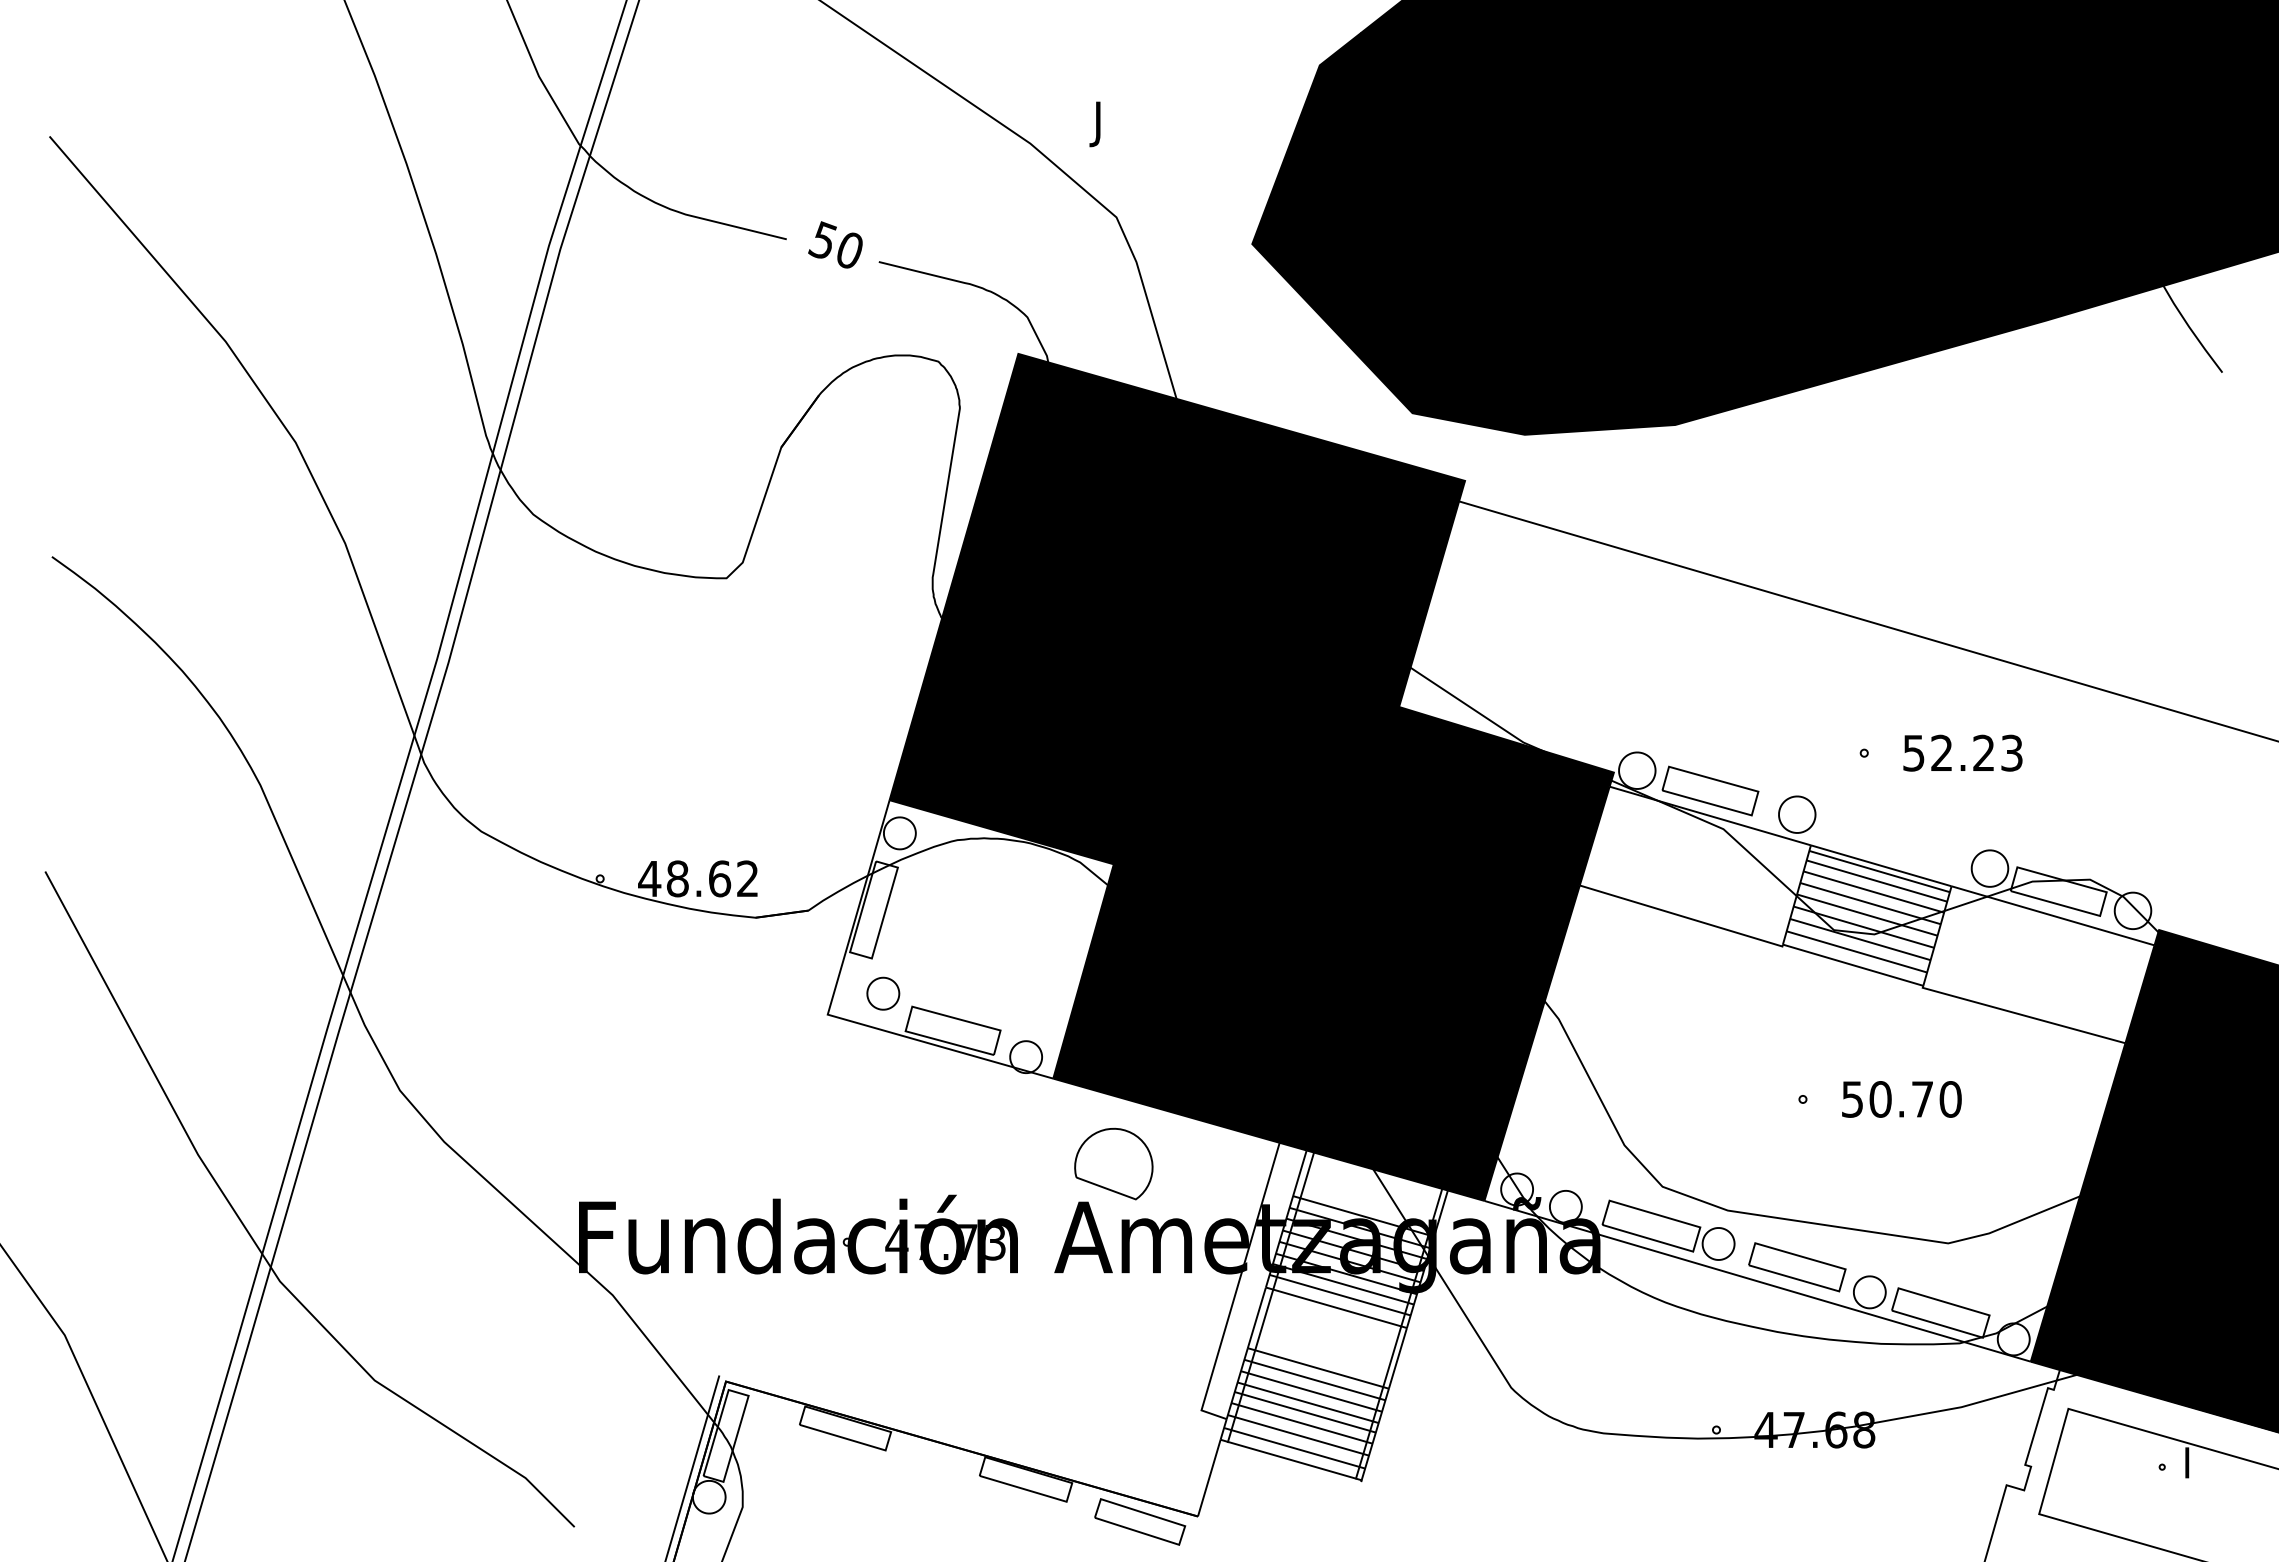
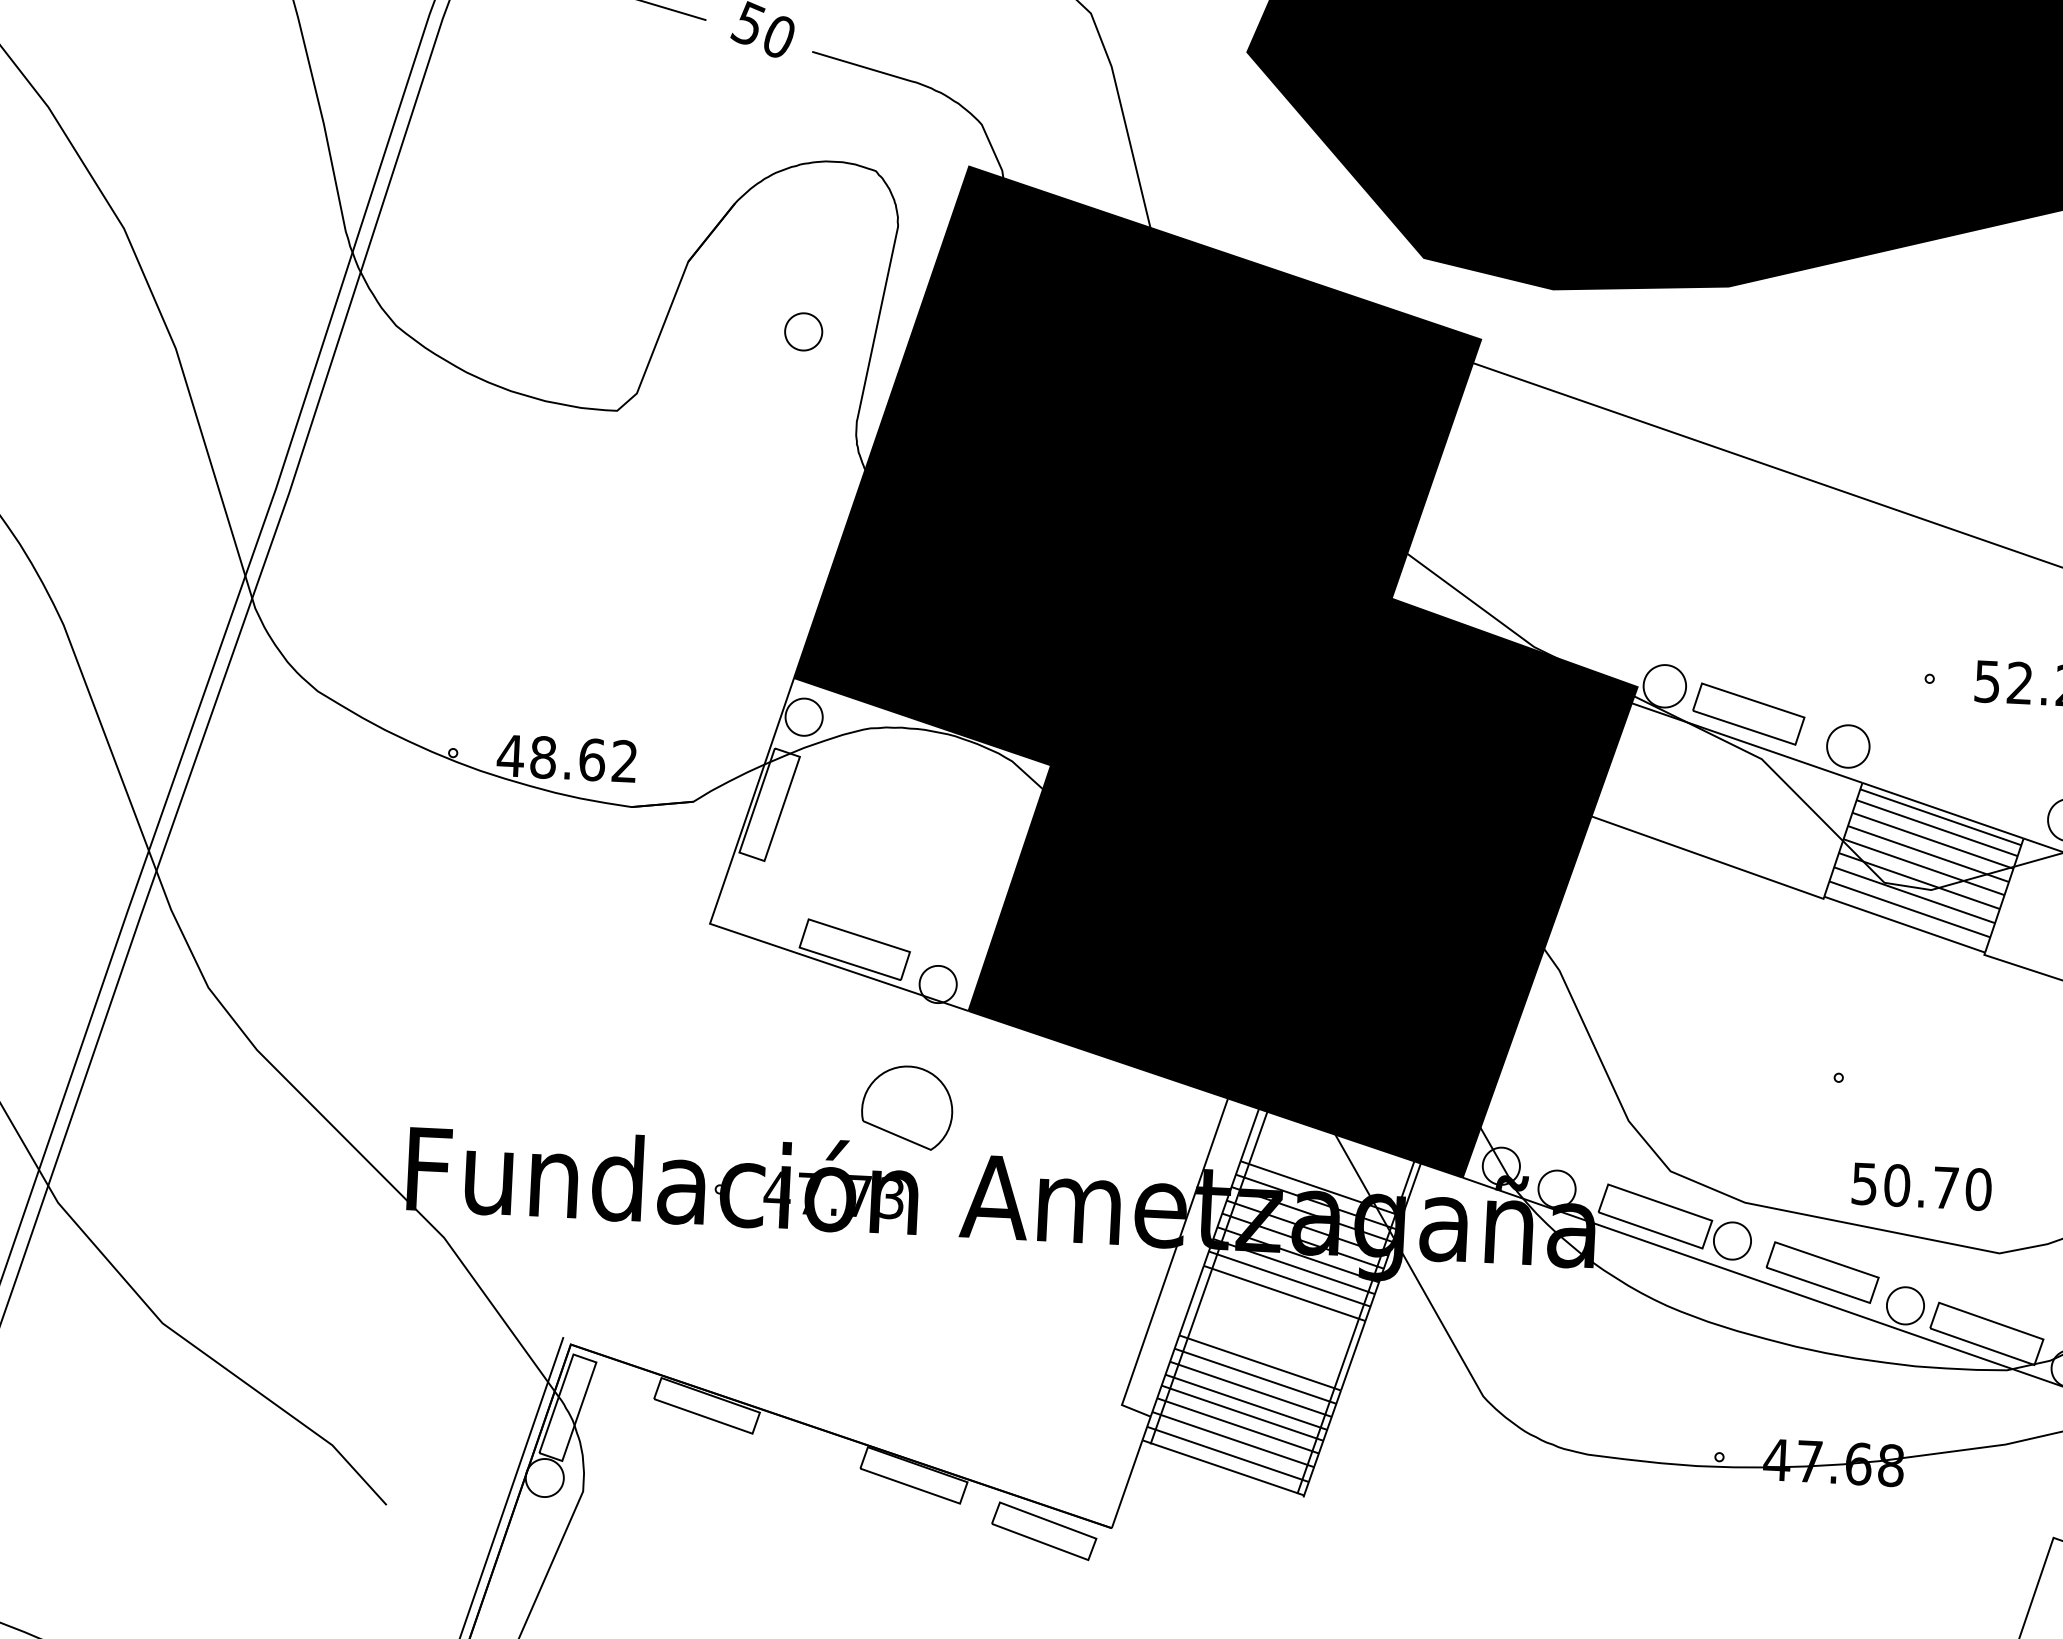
part: (883, 993) -> (803, 331), moved
text: (1901, 1099) -> (1921, 1186), moved
part: (1113, 1163) -> (906, 1106), moved

